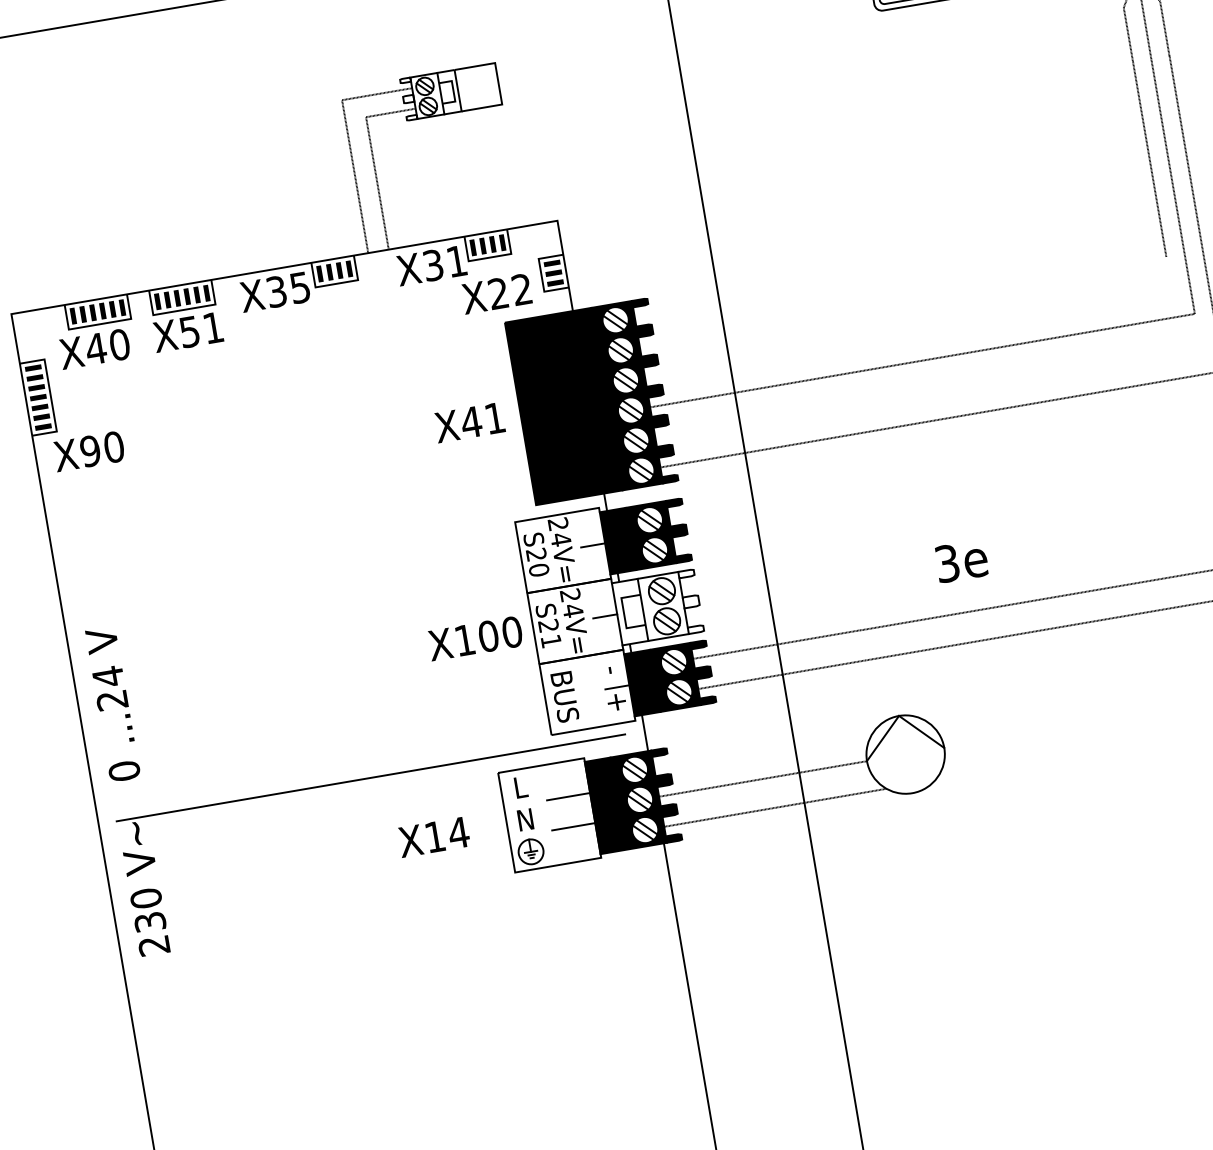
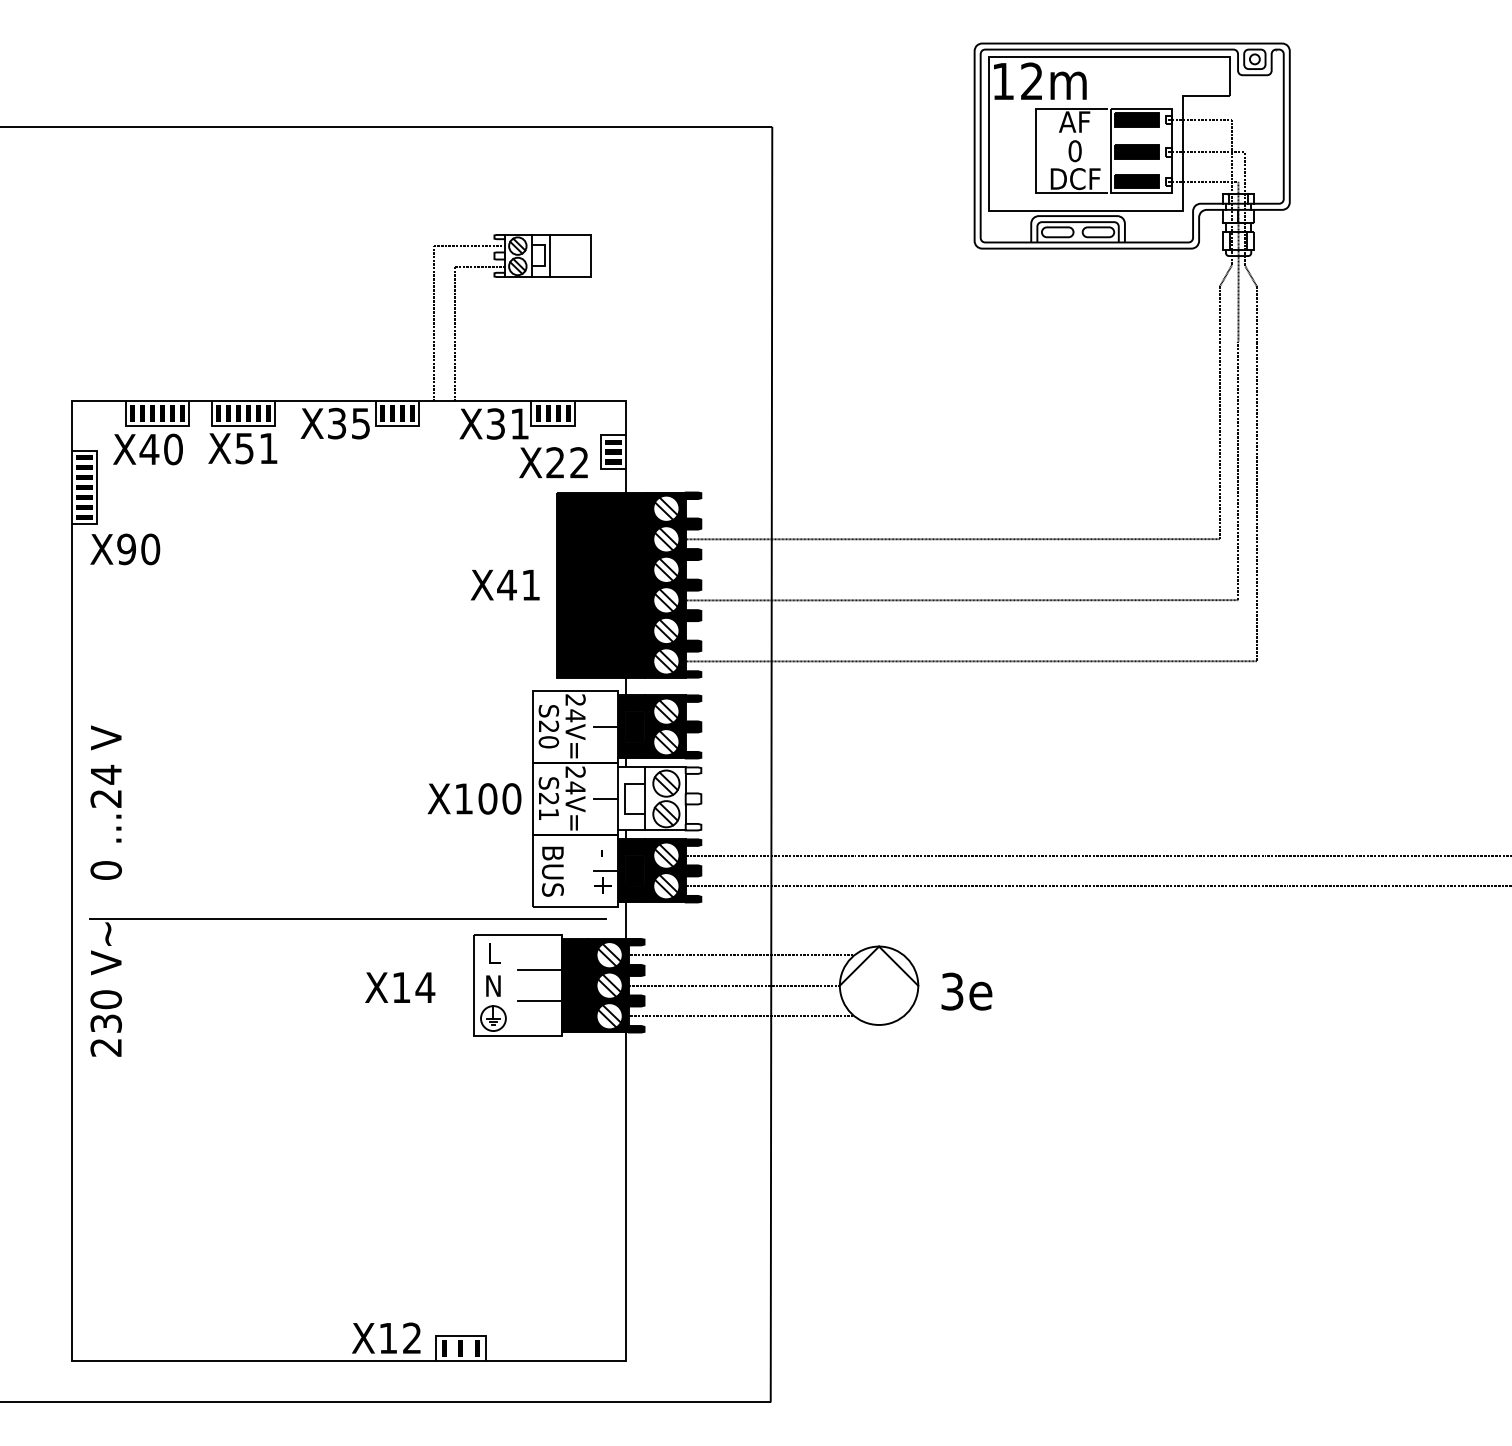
line: (902, 302) -> (952, 539), added
text: (961, 561) -> (966, 991), moved
line: (764, 747) -> (741, 955), added

